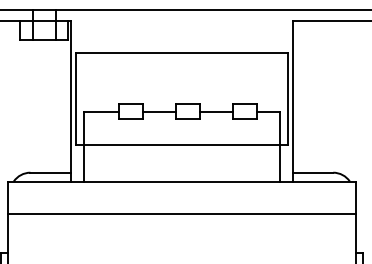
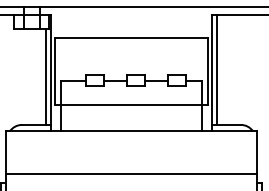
line: (299, 96) -> (216, 69), added
line: (64, 105) -> (46, 76), added
line: (181, 214) -> (131, 174), moved

